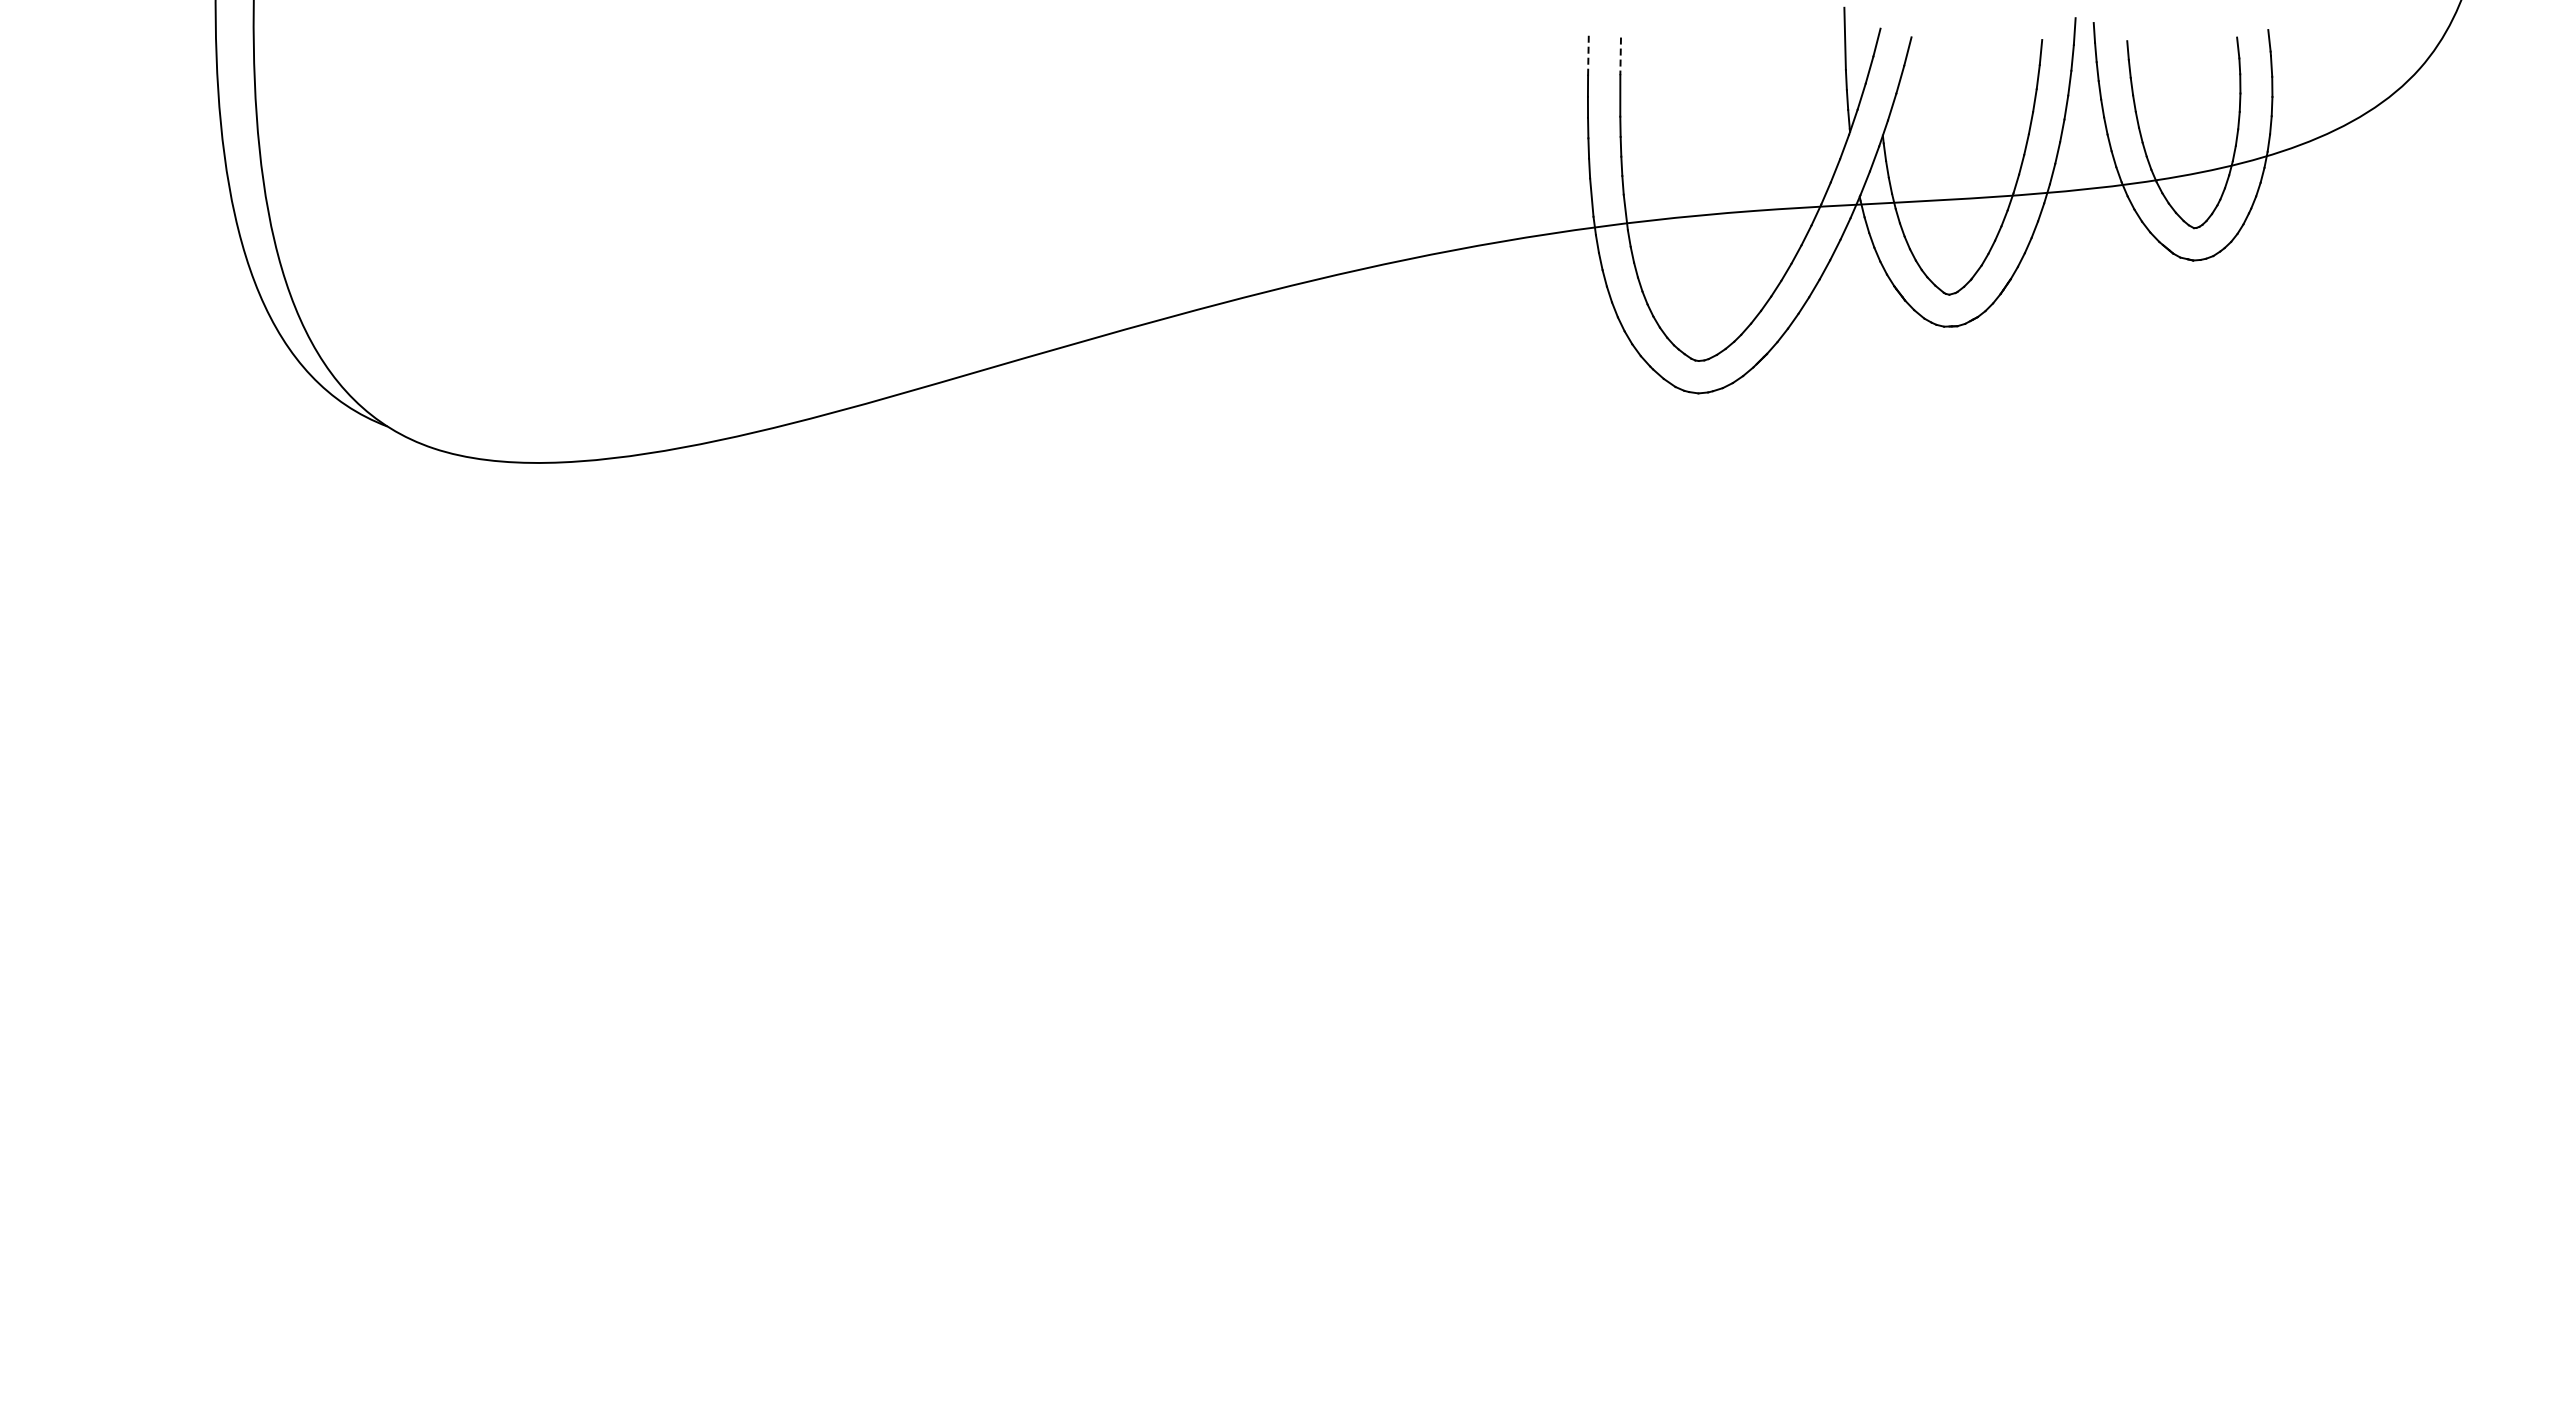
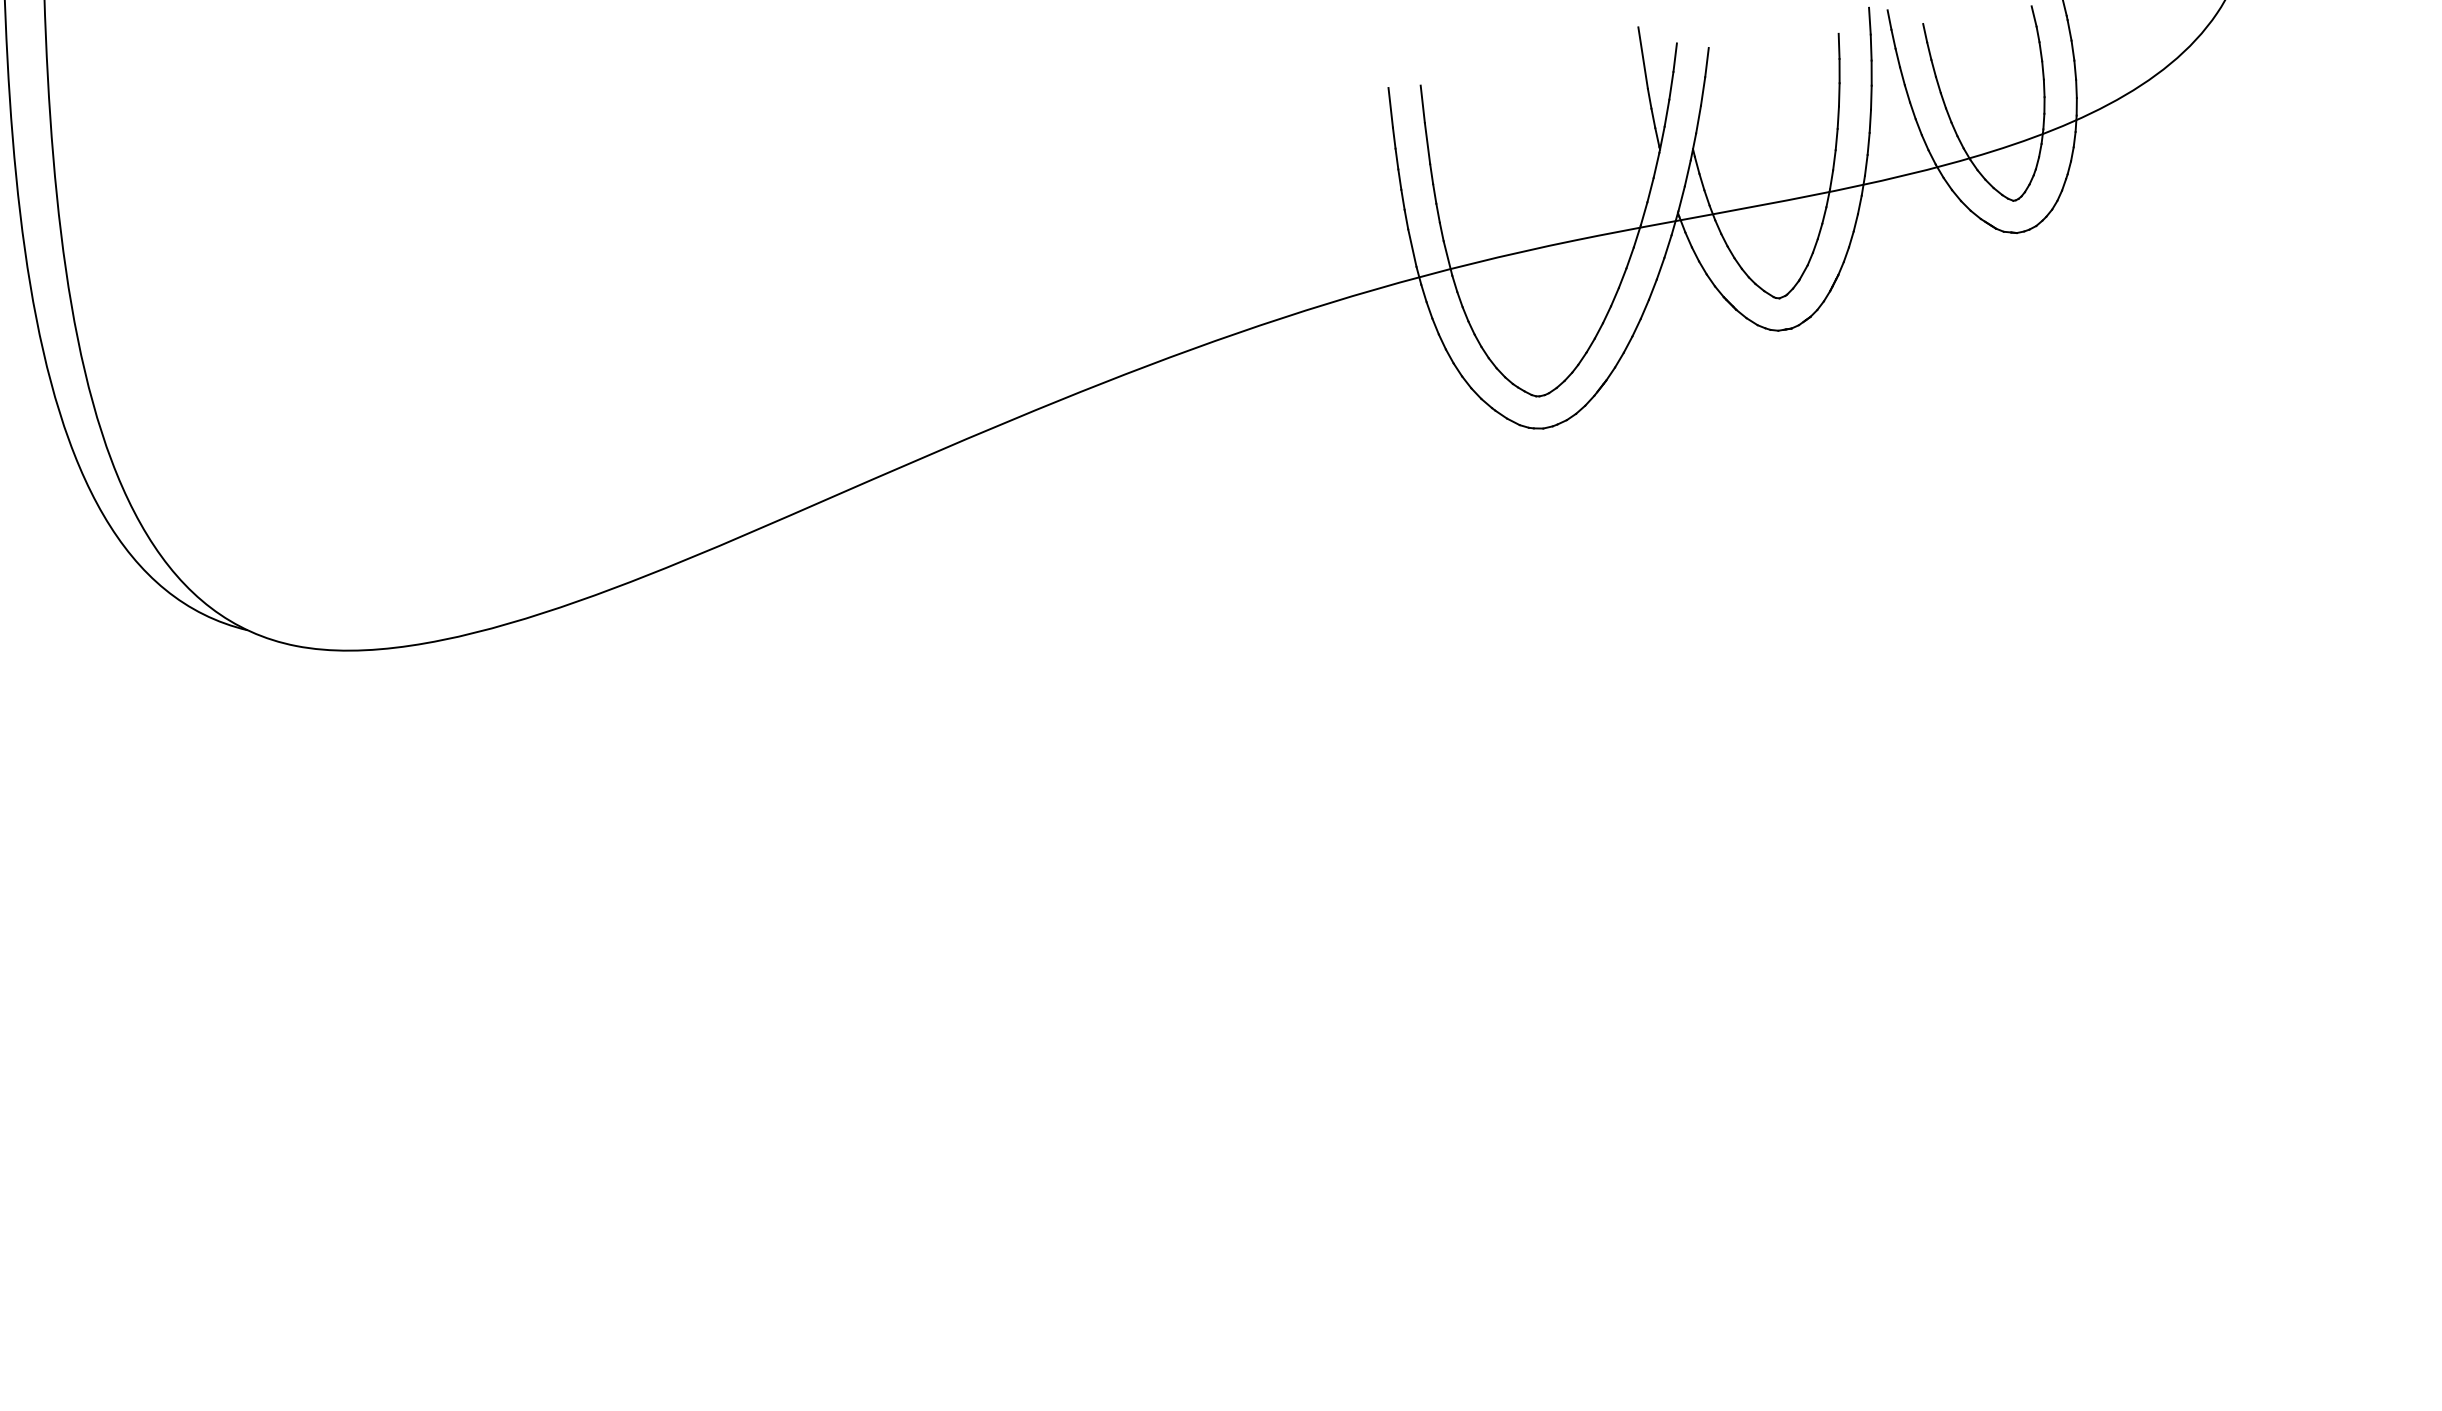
line: (1588, 55) -> (1390, 107), dashed -> solid
line: (1620, 56) -> (1422, 104), dashed -> solid

